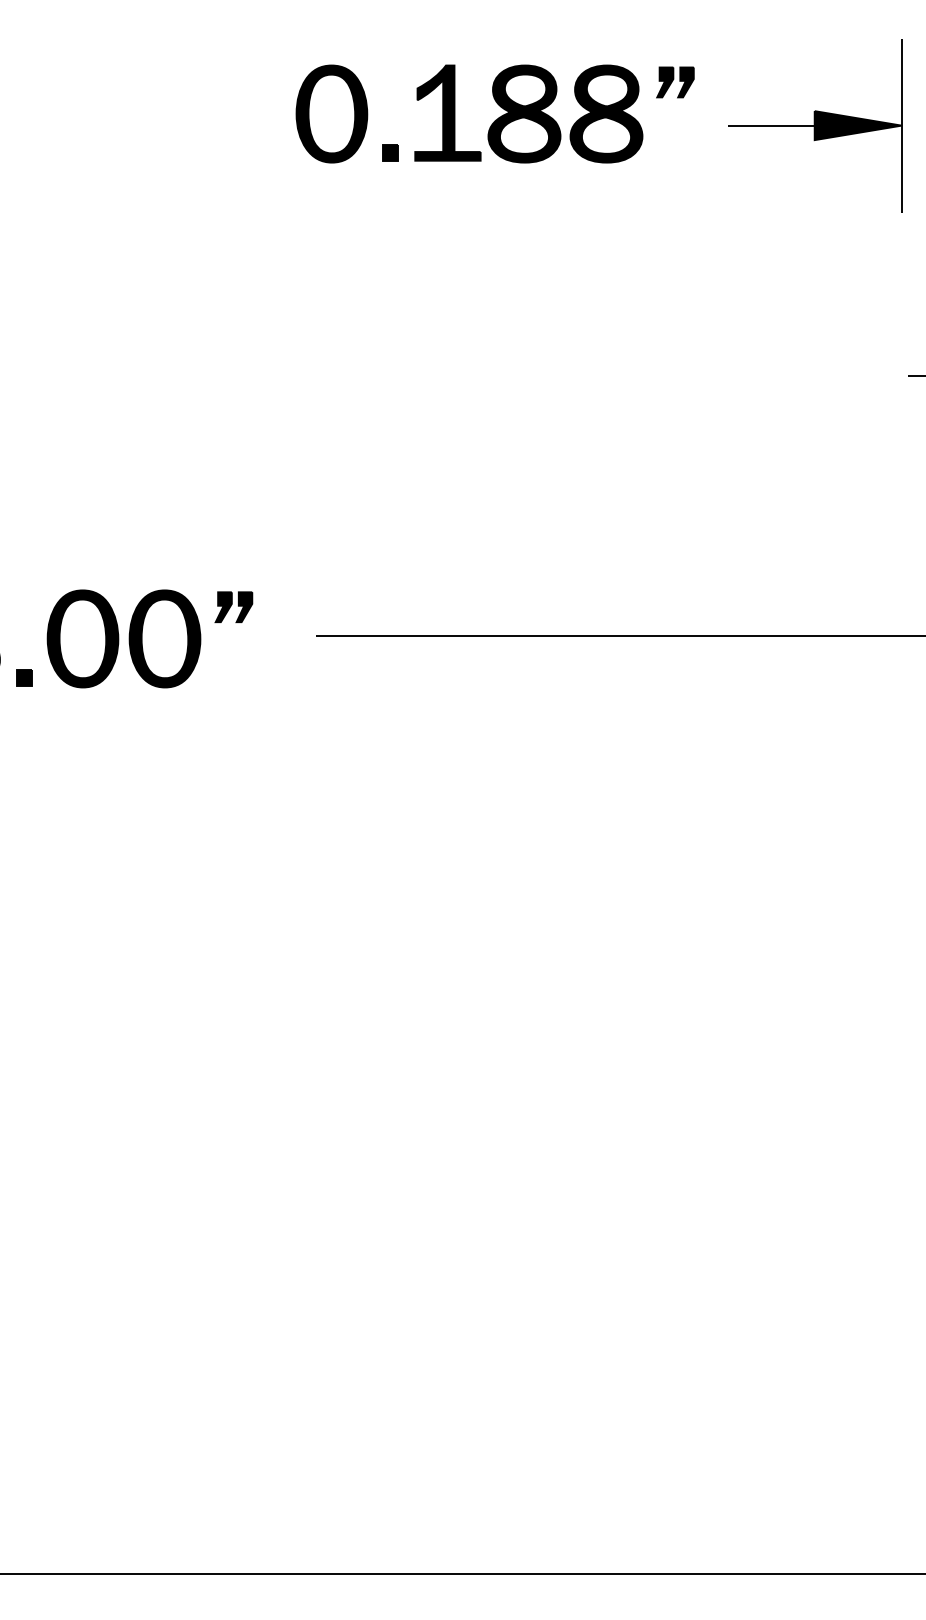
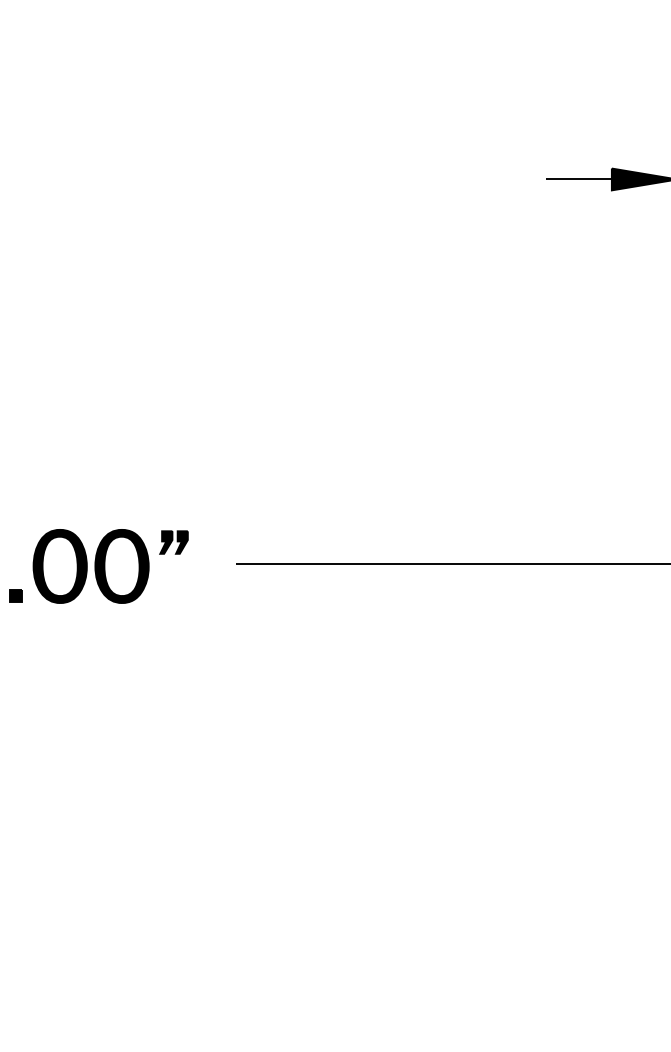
part: (494, 113) -> (370, 170), removed

